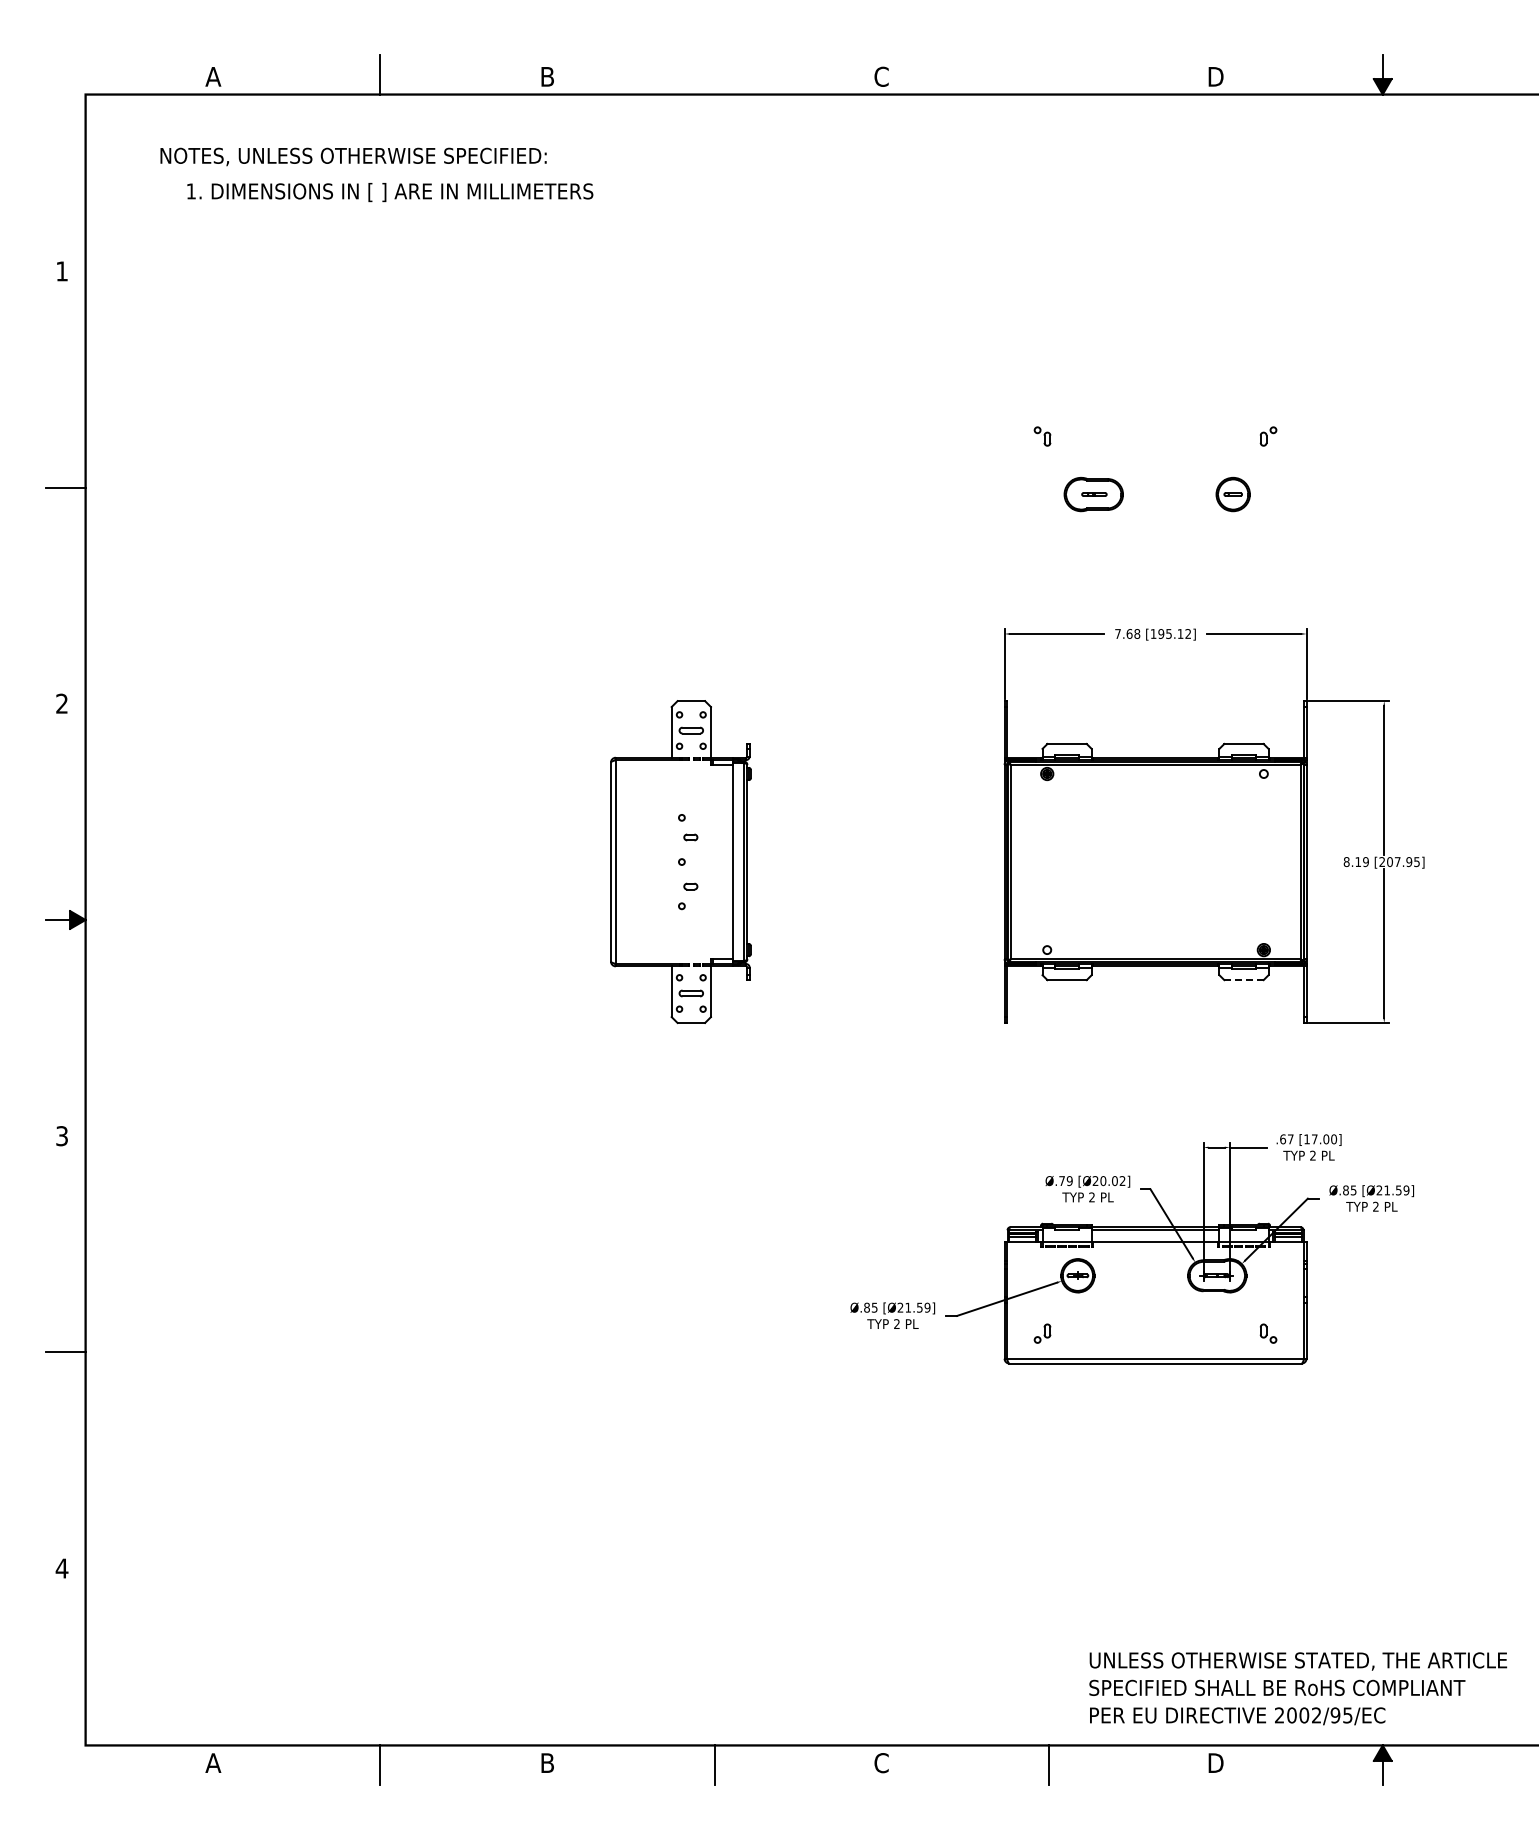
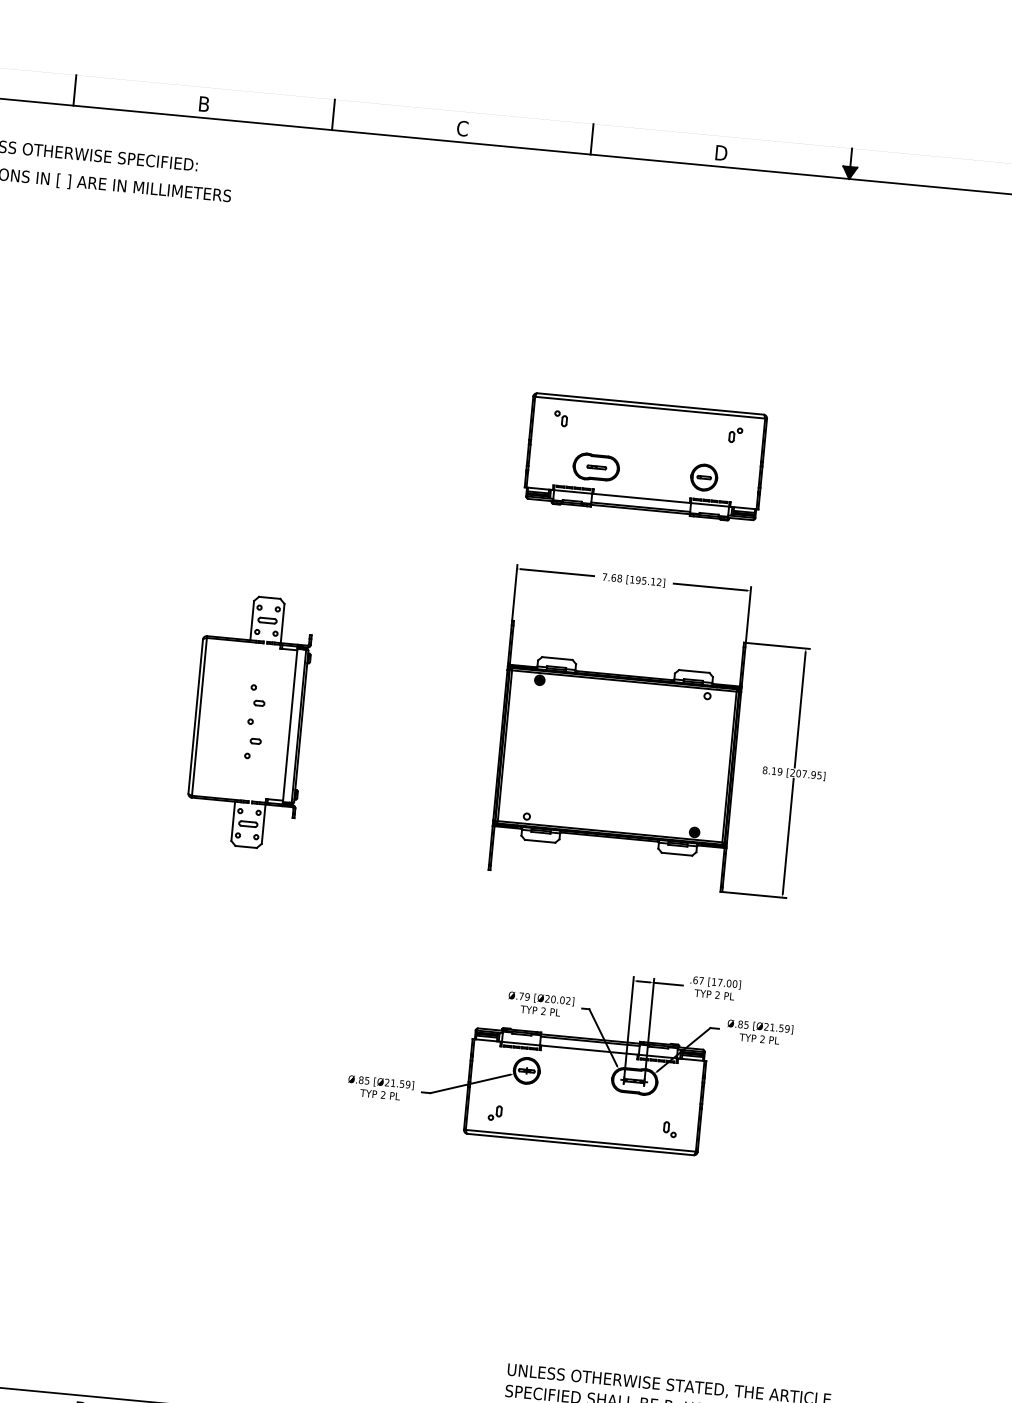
line: (714, 74) -> (333, 114), added
line: (1048, 74) -> (591, 139), added
part: (1155, 476) -> (645, 457), added
line: (1244, 980) -> (677, 854), dashed -> solid

